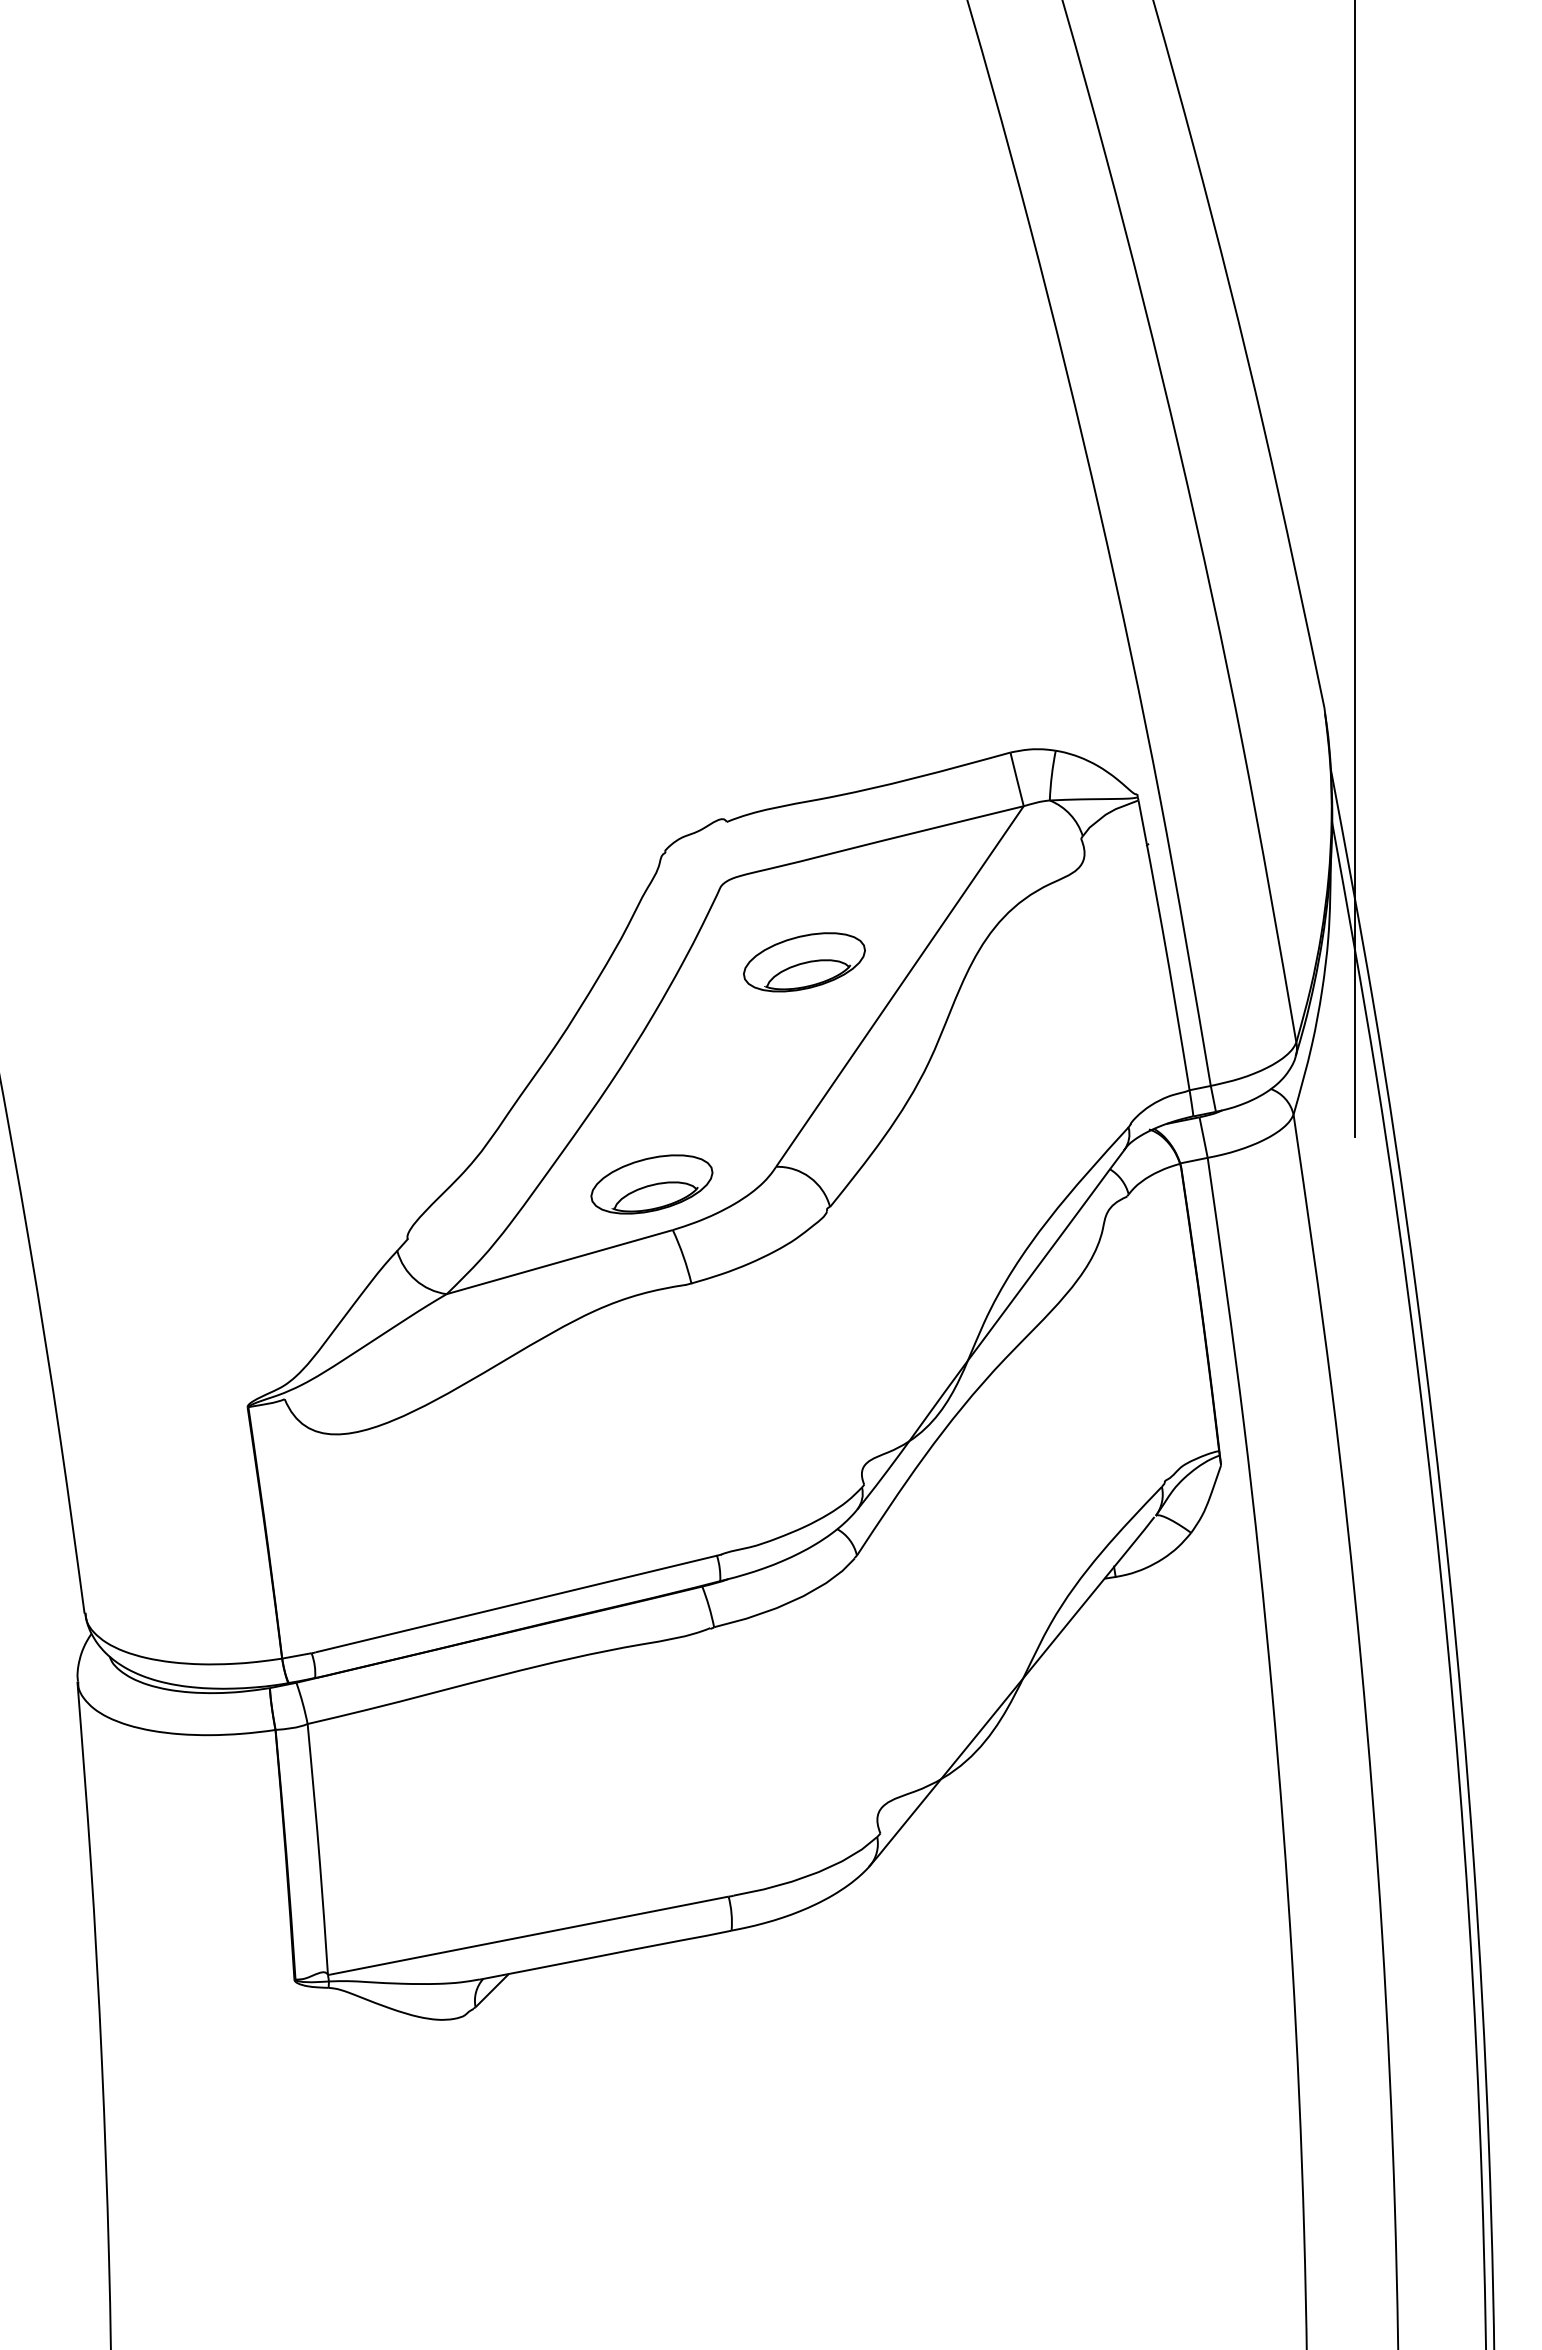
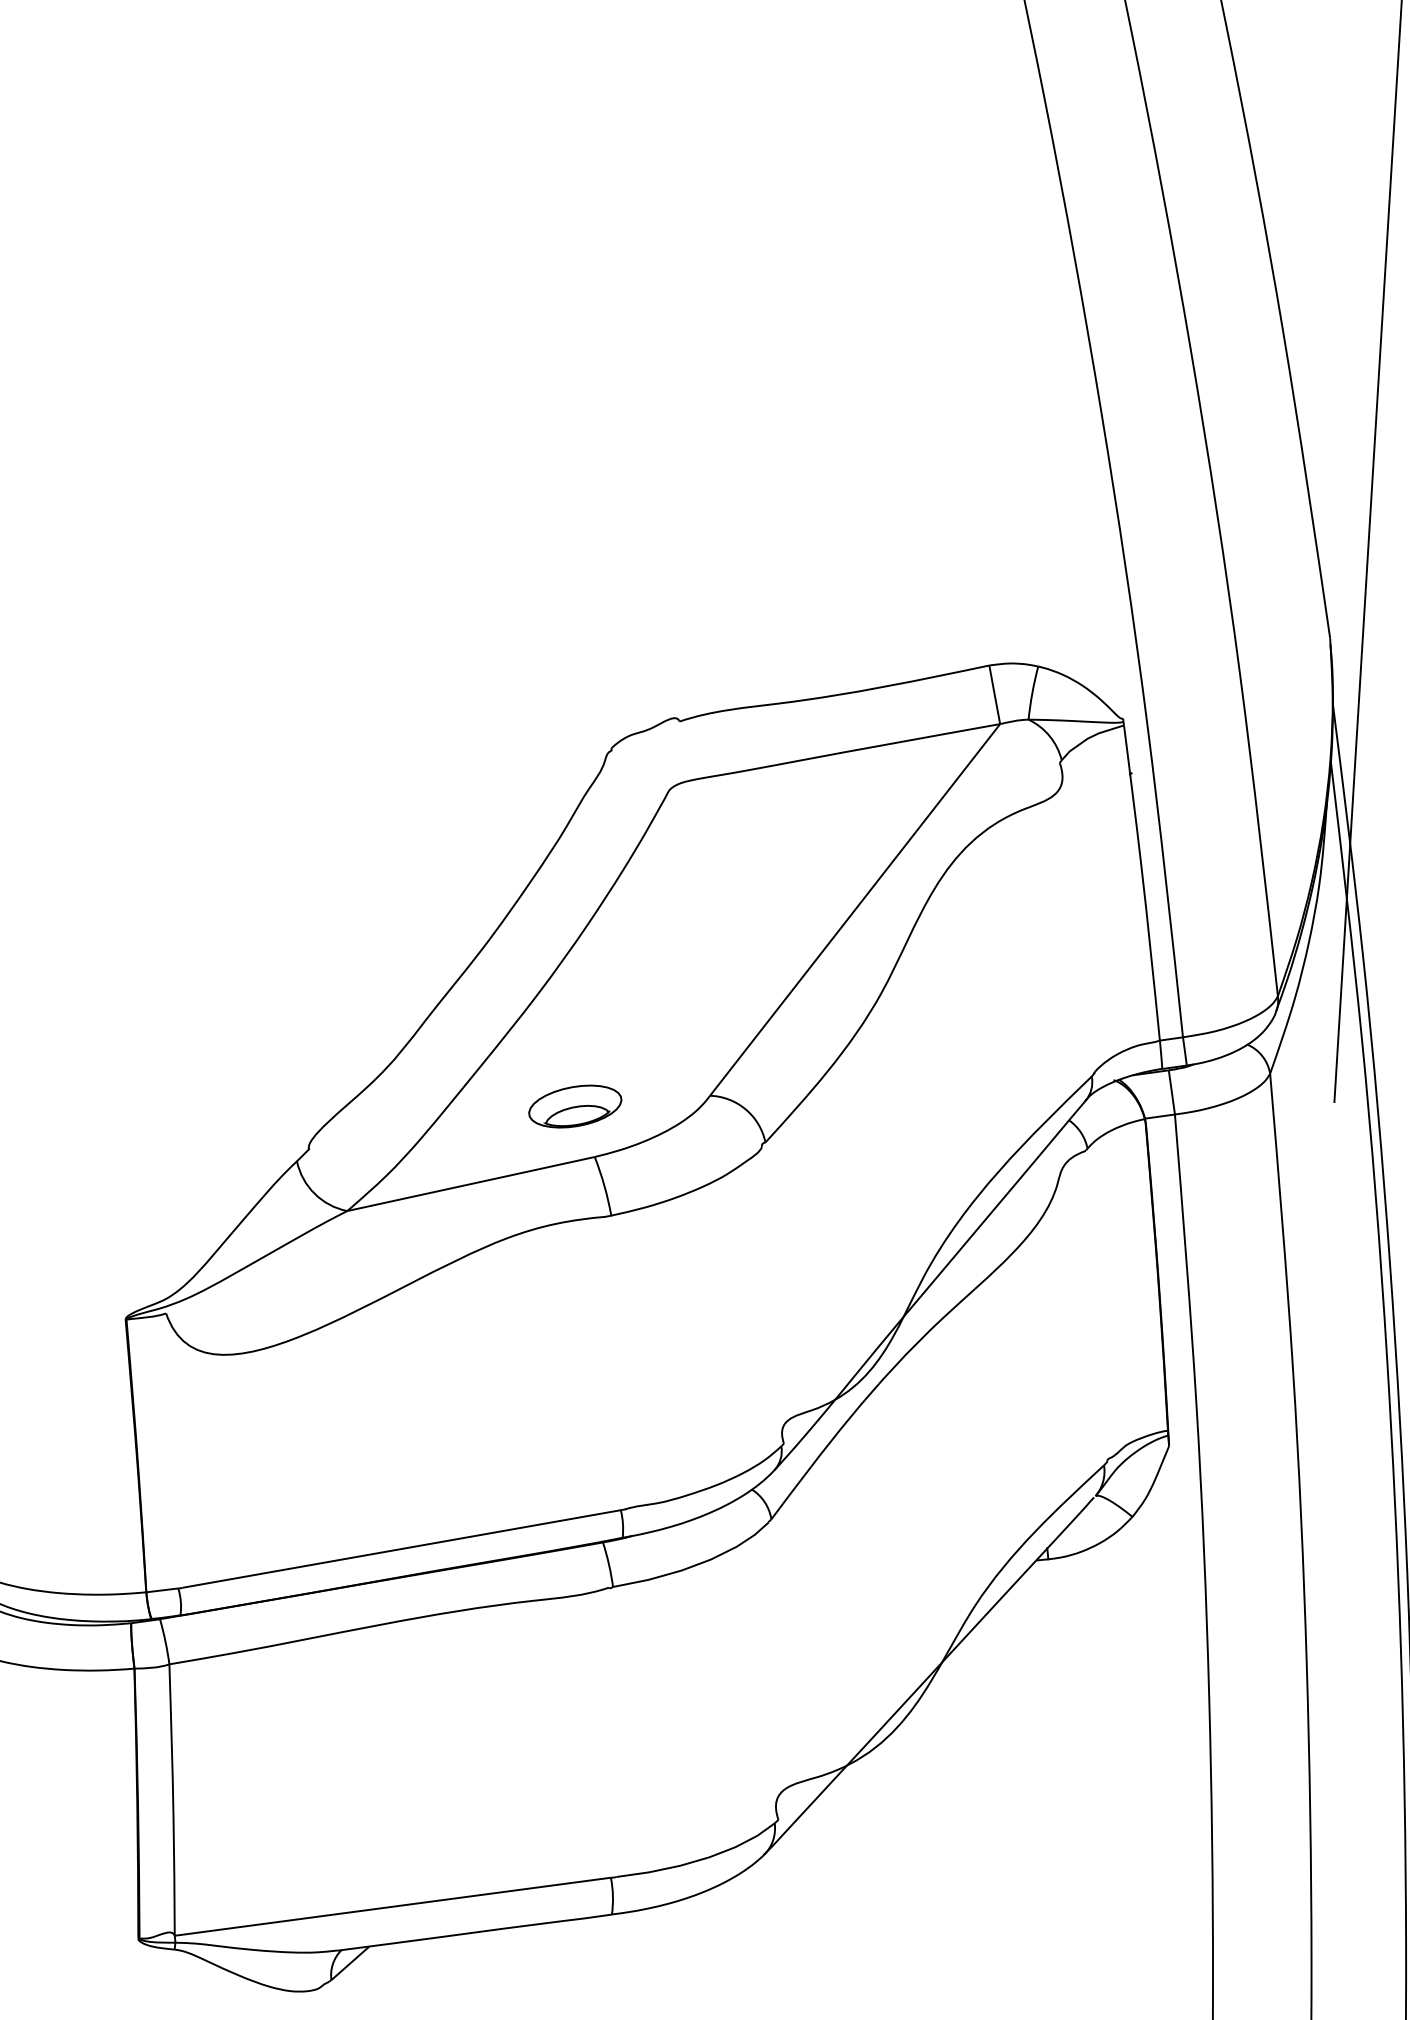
part: (804, 962) -> (754, 877), removed
part: (651, 1184) -> (574, 1106), size x0.7

